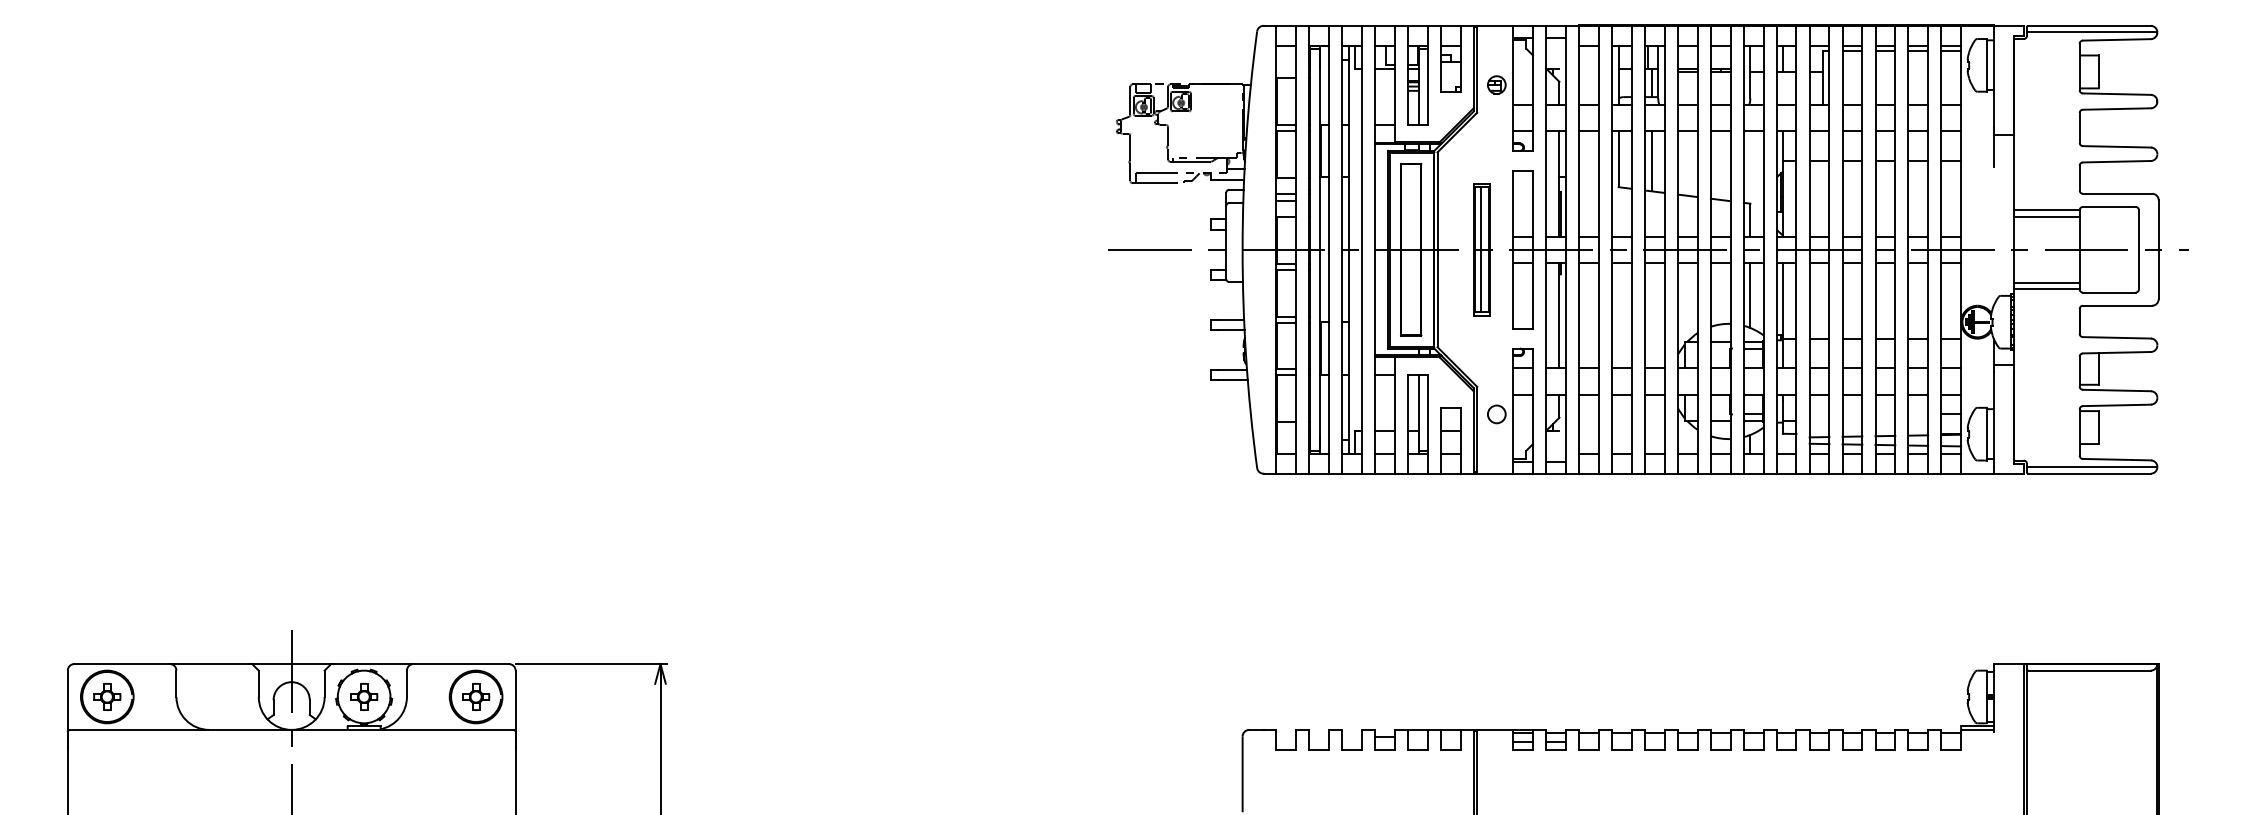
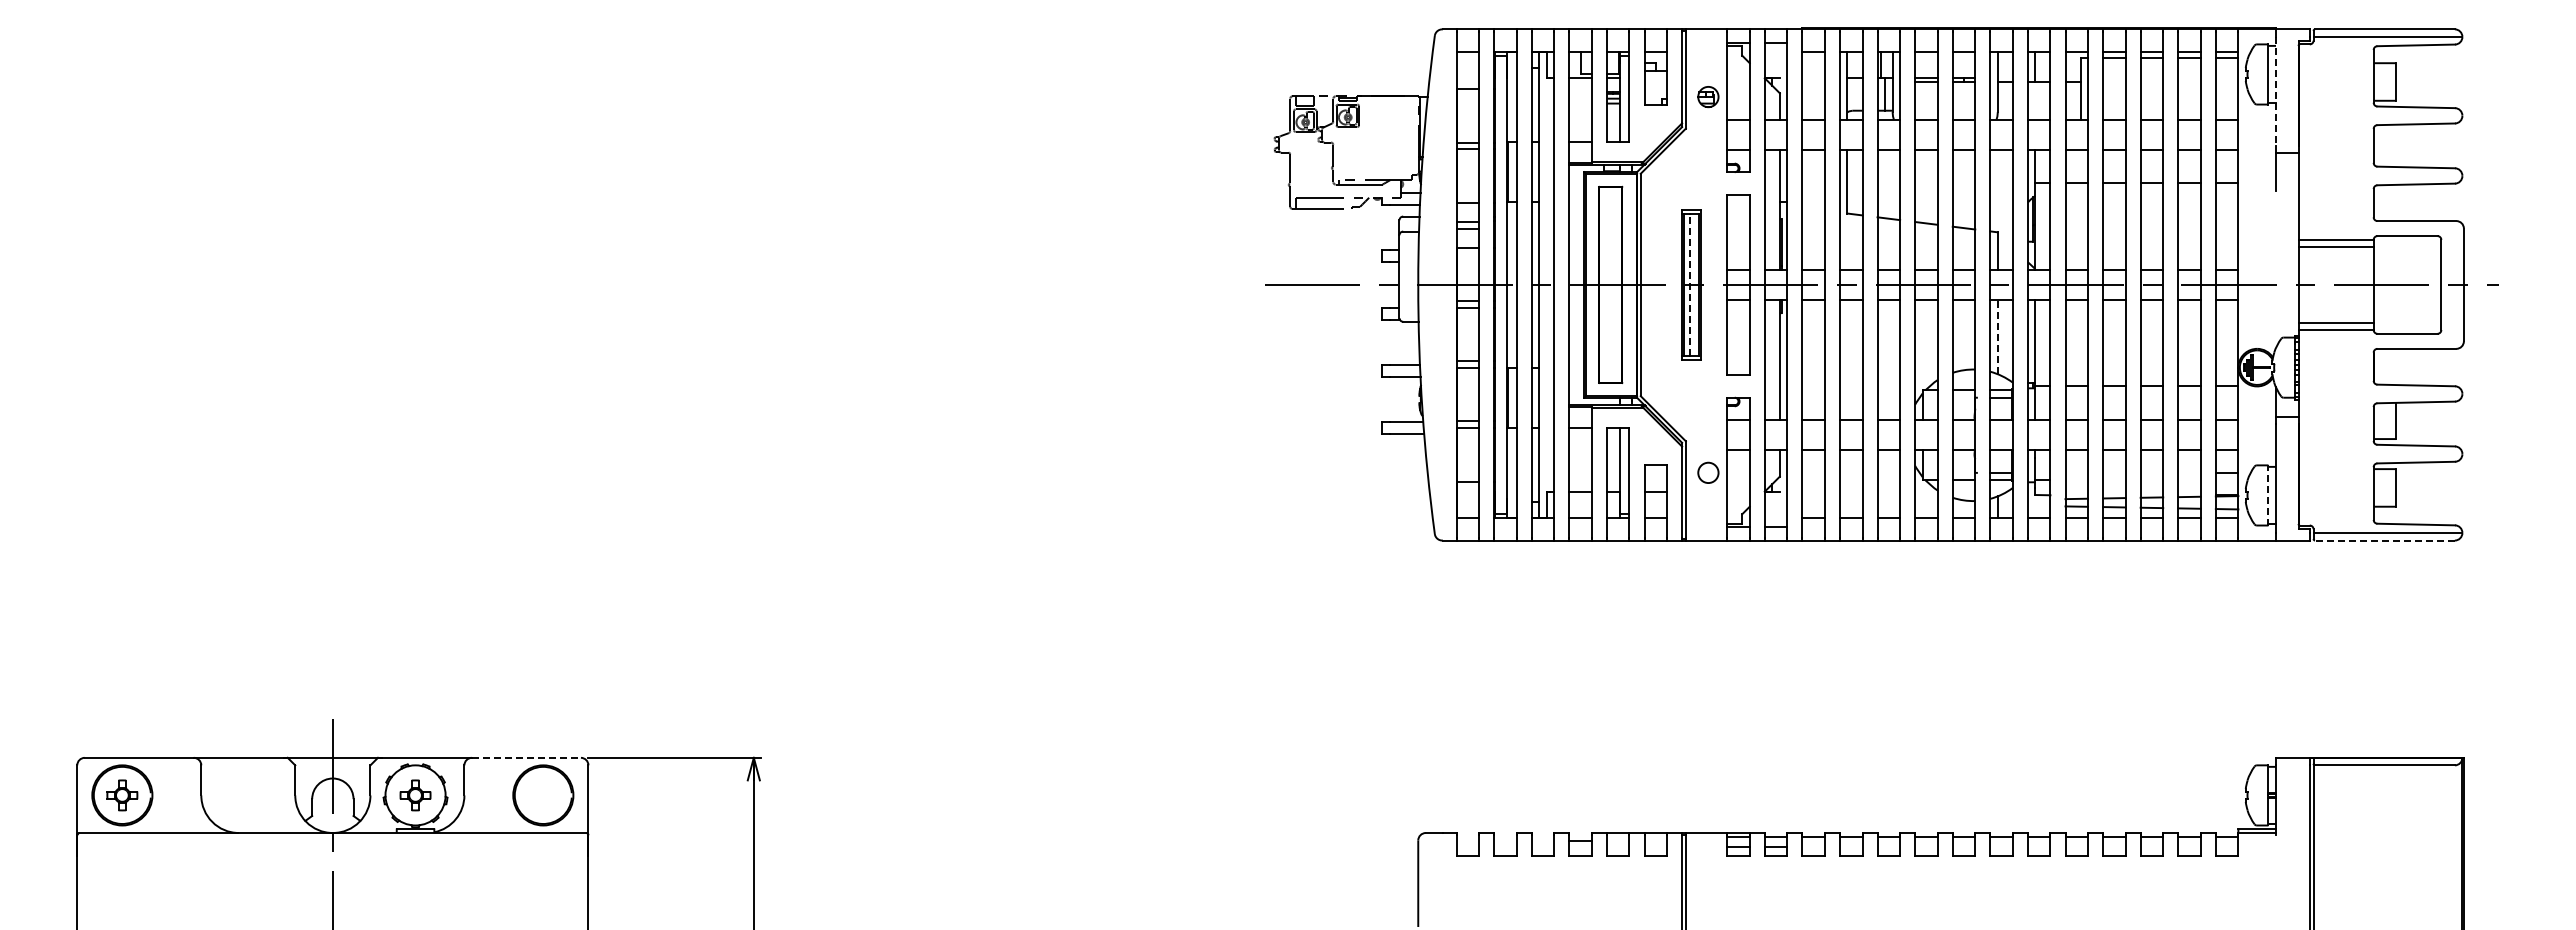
line: (1993, 80) -> (2275, 91), solid -> dashed
line: (1651, 160) -> (1885, 183), removed
line: (1481, 249) -> (1690, 284), solid -> dashed
line: (1750, 294) -> (1997, 336), solid -> dashed
line: (1987, 433) -> (2268, 494), solid -> dashed
line: (2089, 473) -> (2384, 540), solid -> dashed
line: (461, 663) -> (526, 757), solid -> dashed
part: (476, 697) -> (543, 795), removed

